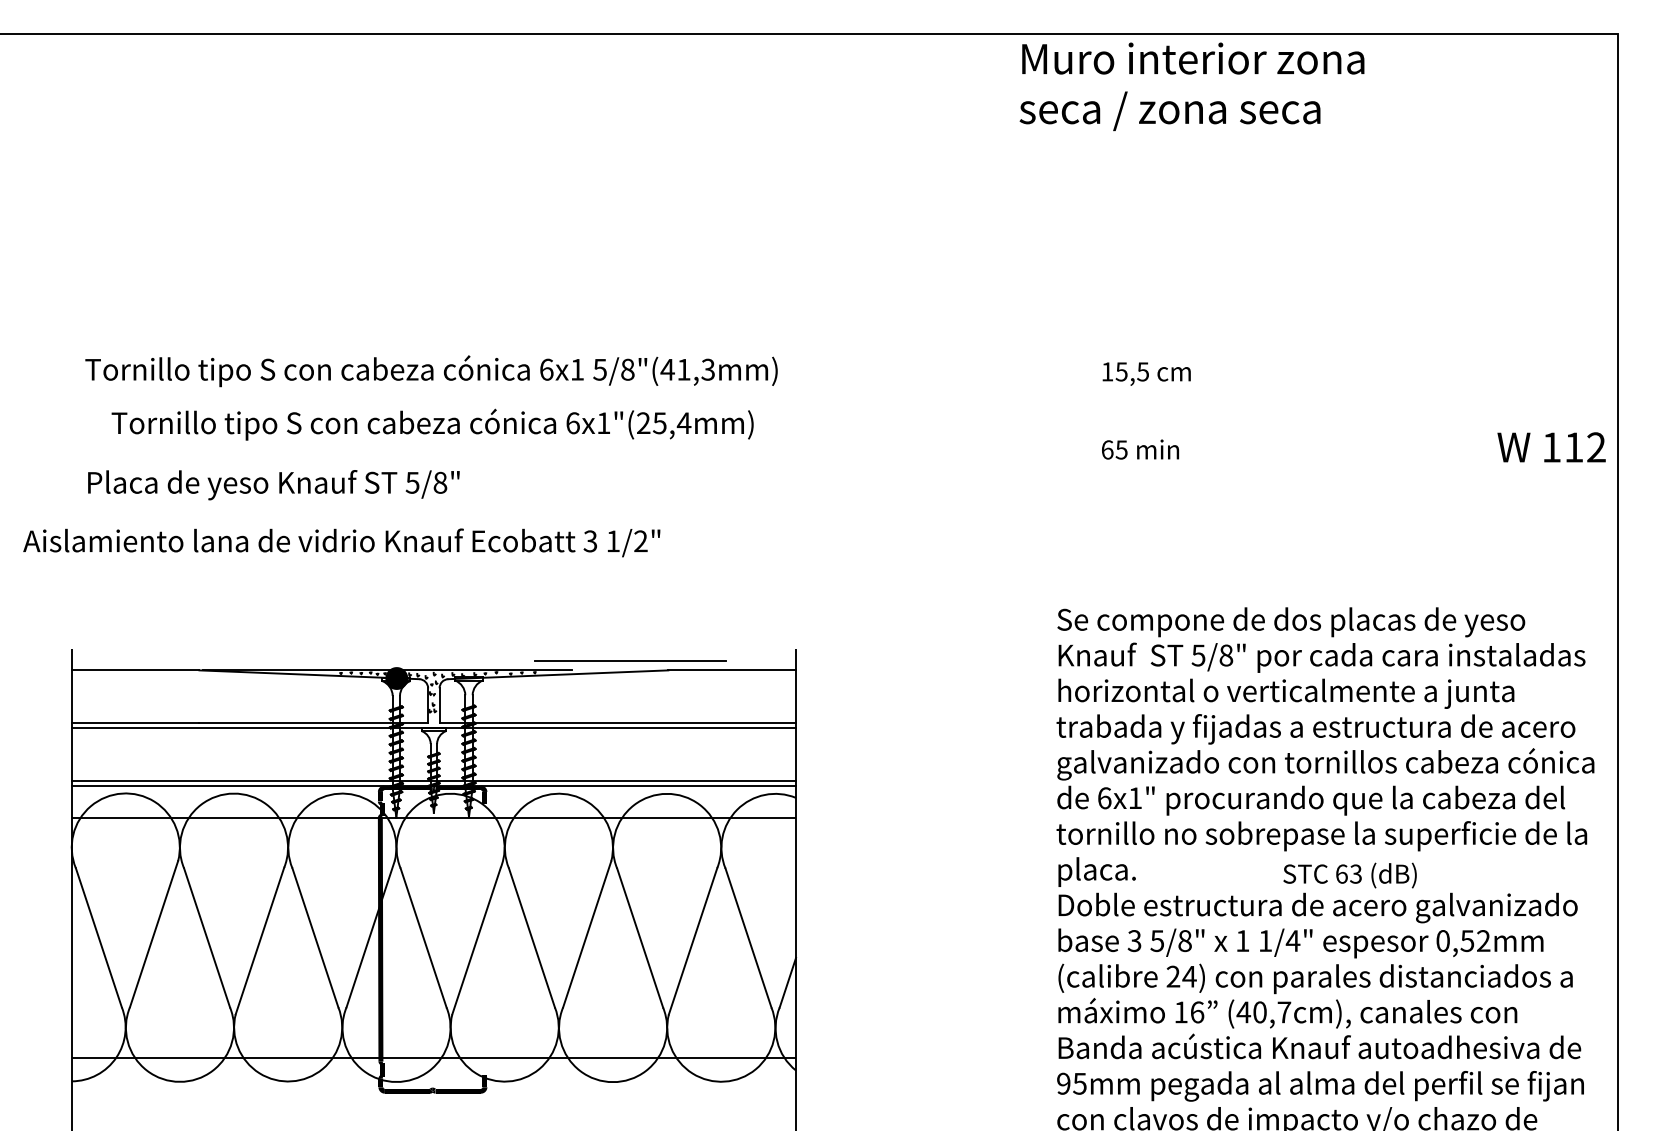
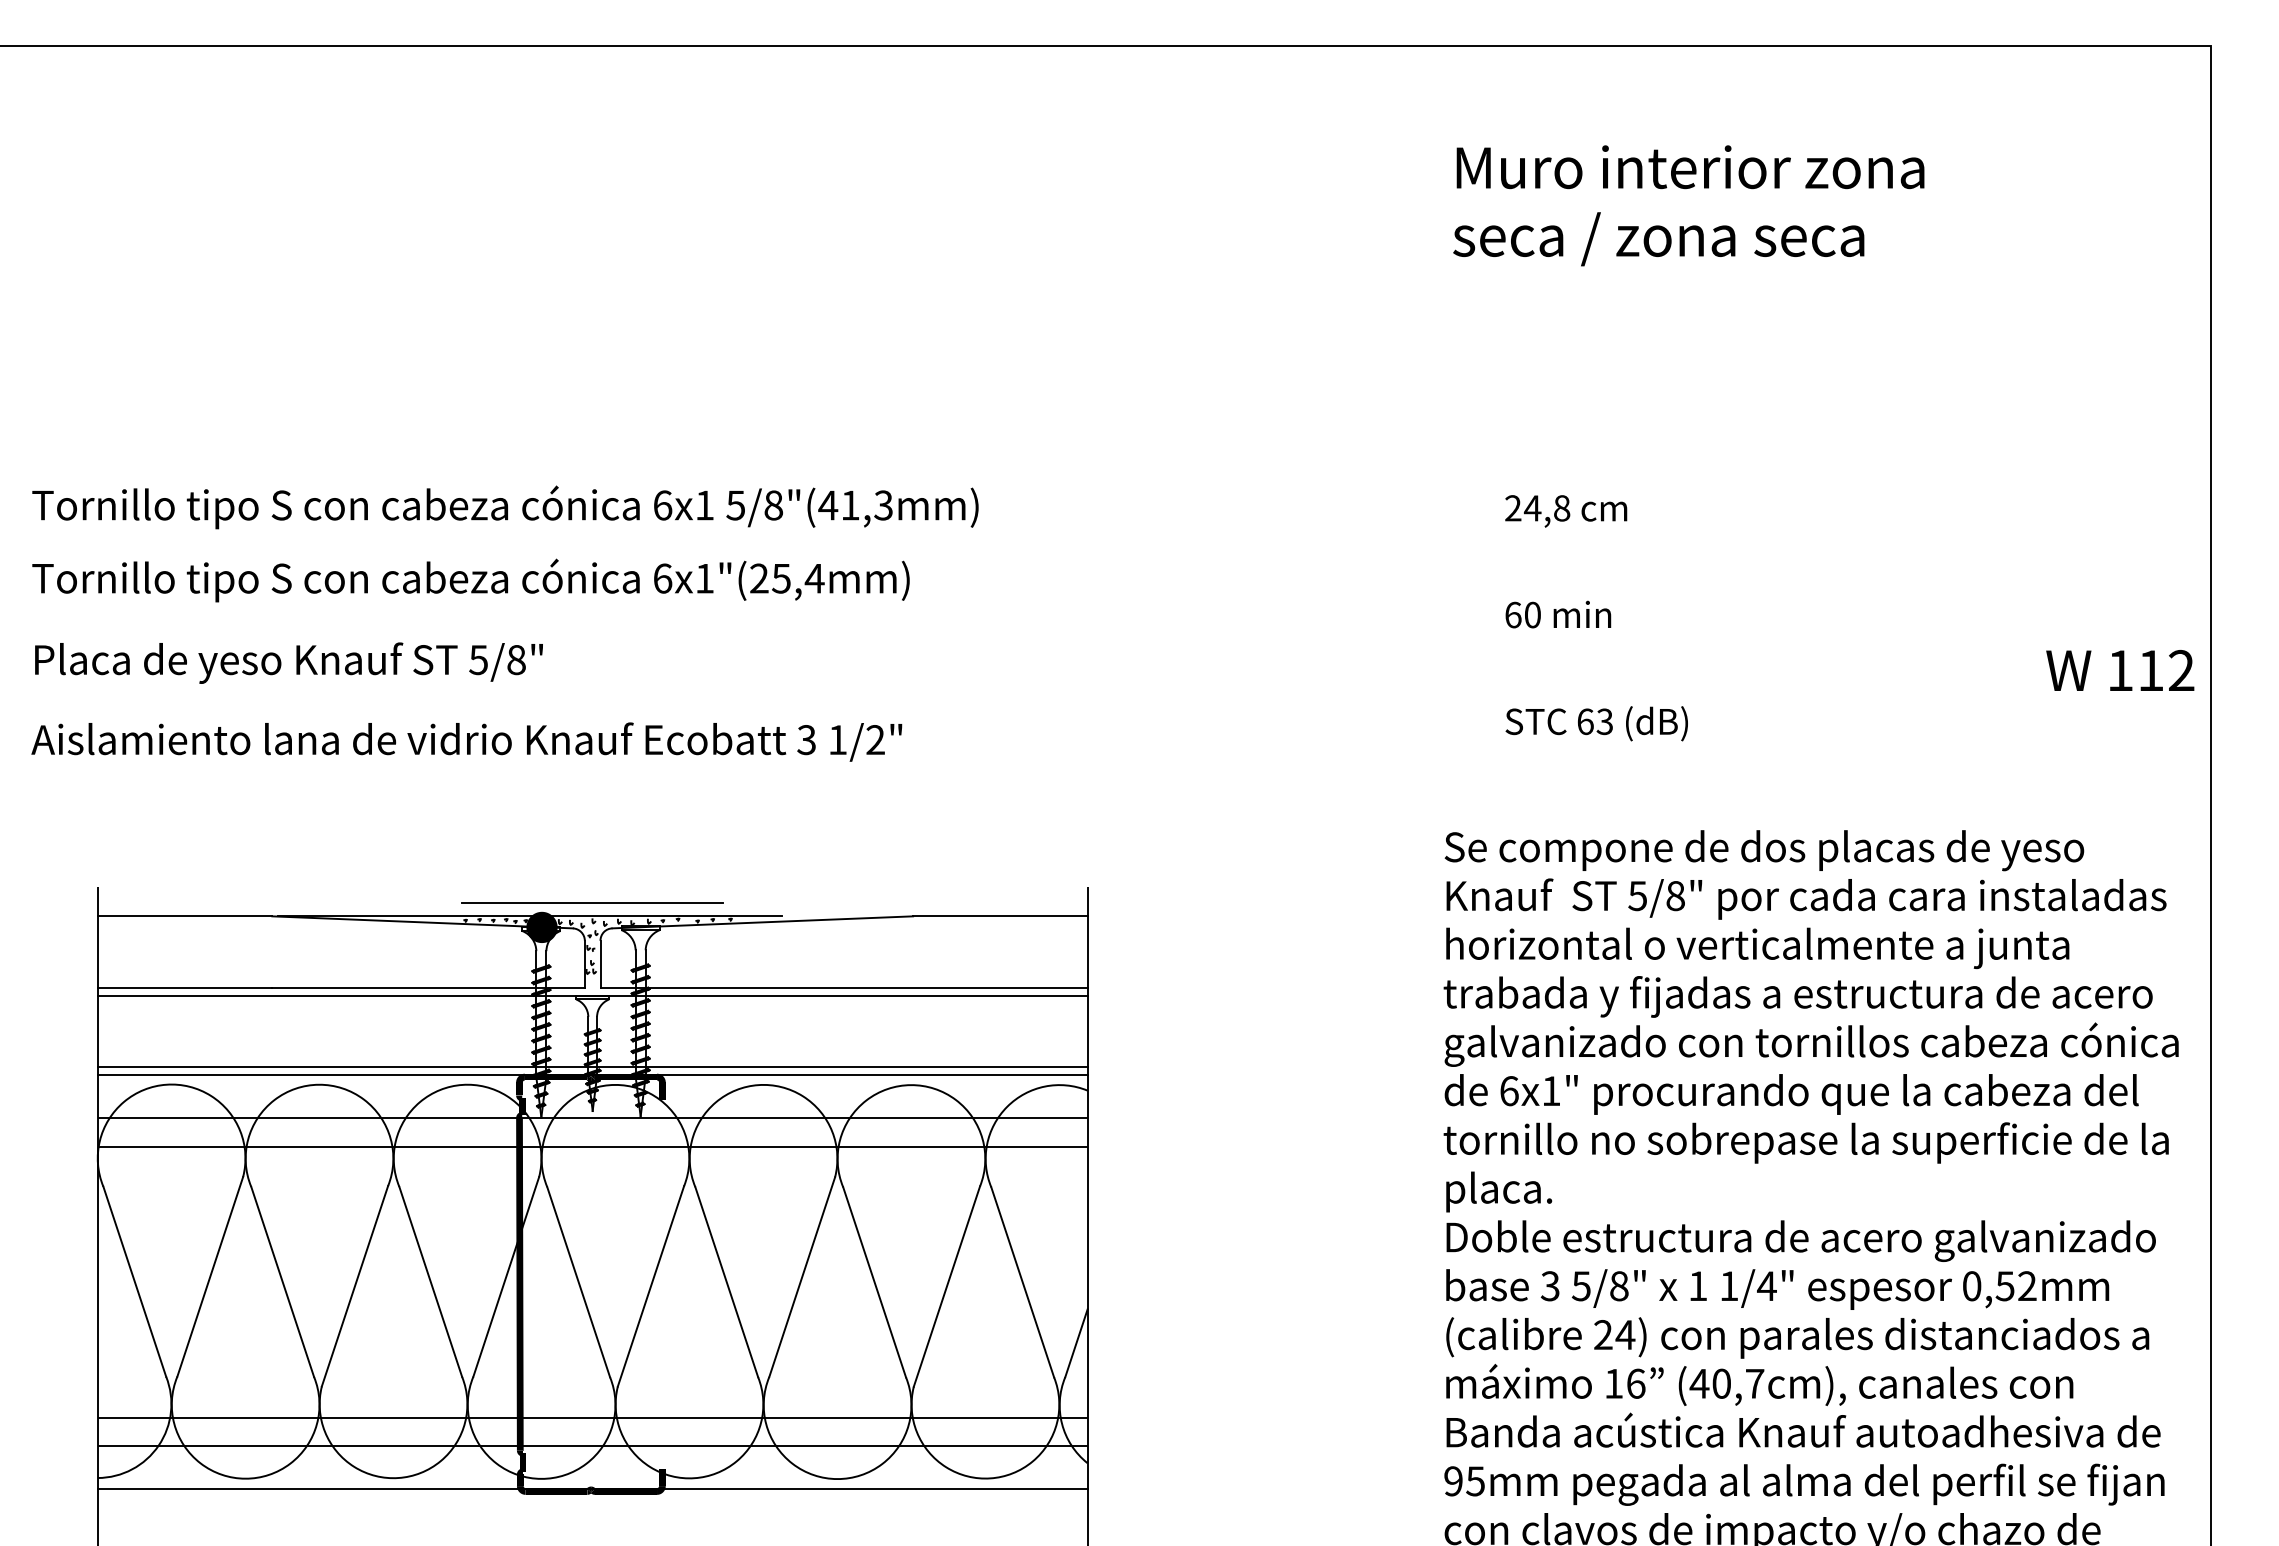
text: (1191, 86) -> (1688, 205), moved
text: (431, 371) -> (505, 507), moved
text: (1125, 371) -> (1537, 508), 15,5 -> 24,8
text: (432, 424) -> (470, 580), moved
text: (1551, 447) -> (2120, 670), moved
text: (1121, 449) -> (1532, 614), 65 -> 60
text: (273, 484) -> (288, 662), moved
line: (630, 660) -> (592, 902), moved
line: (433, 838) -> (592, 1146), added
text: (1349, 875) -> (1596, 723), moved
line: (433, 1037) -> (592, 1417), added
line: (433, 1089) -> (592, 1489), added

